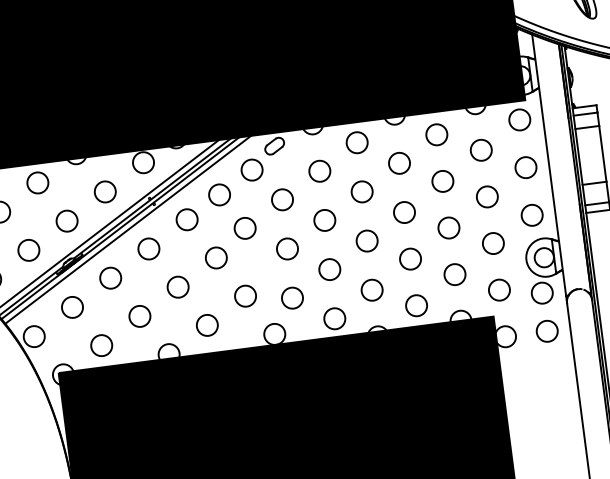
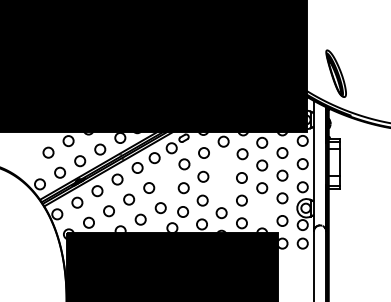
circle: (361, 191) -> (222, 165), removed
circle: (244, 228) -> (164, 175), removed
circle: (367, 241) -> (222, 189), removed
circle: (455, 273) -> (262, 210), removed

